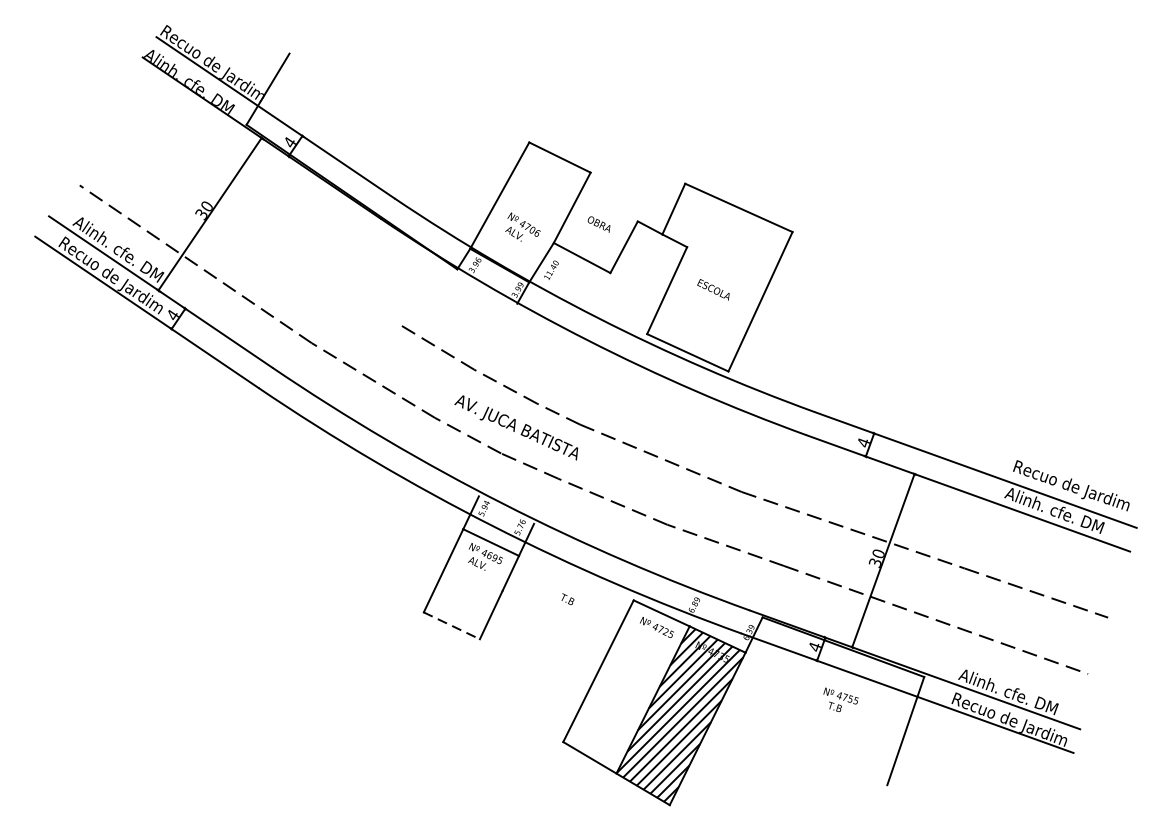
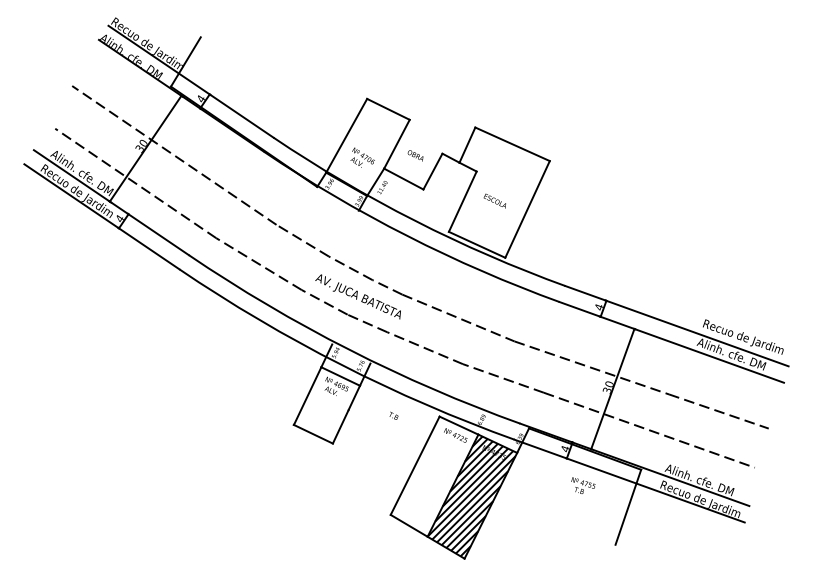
line: (251, 224) -> (174, 155), added
line: (451, 626) -> (313, 434), dashed -> solid

